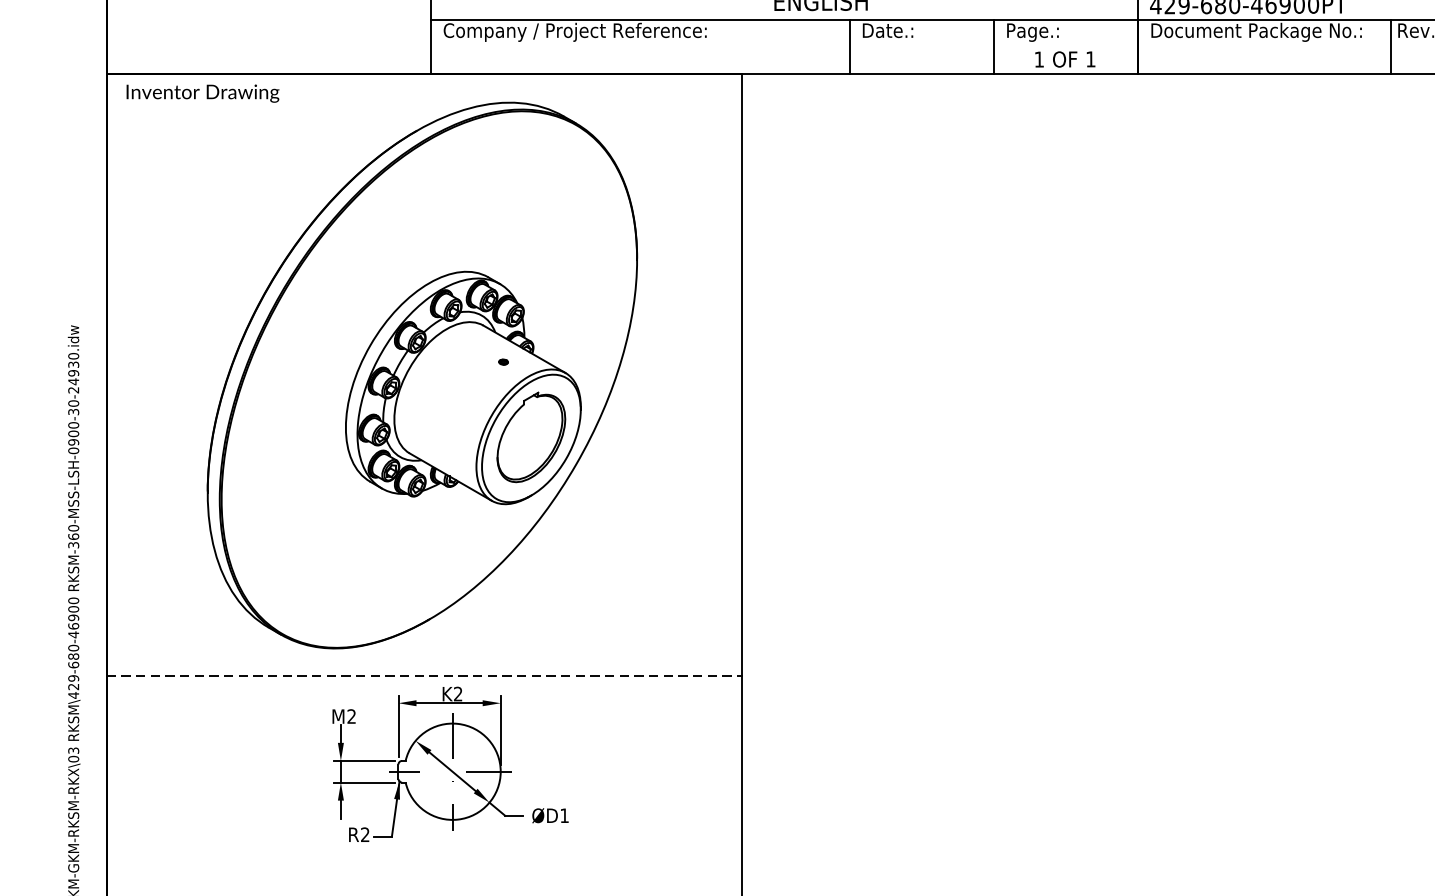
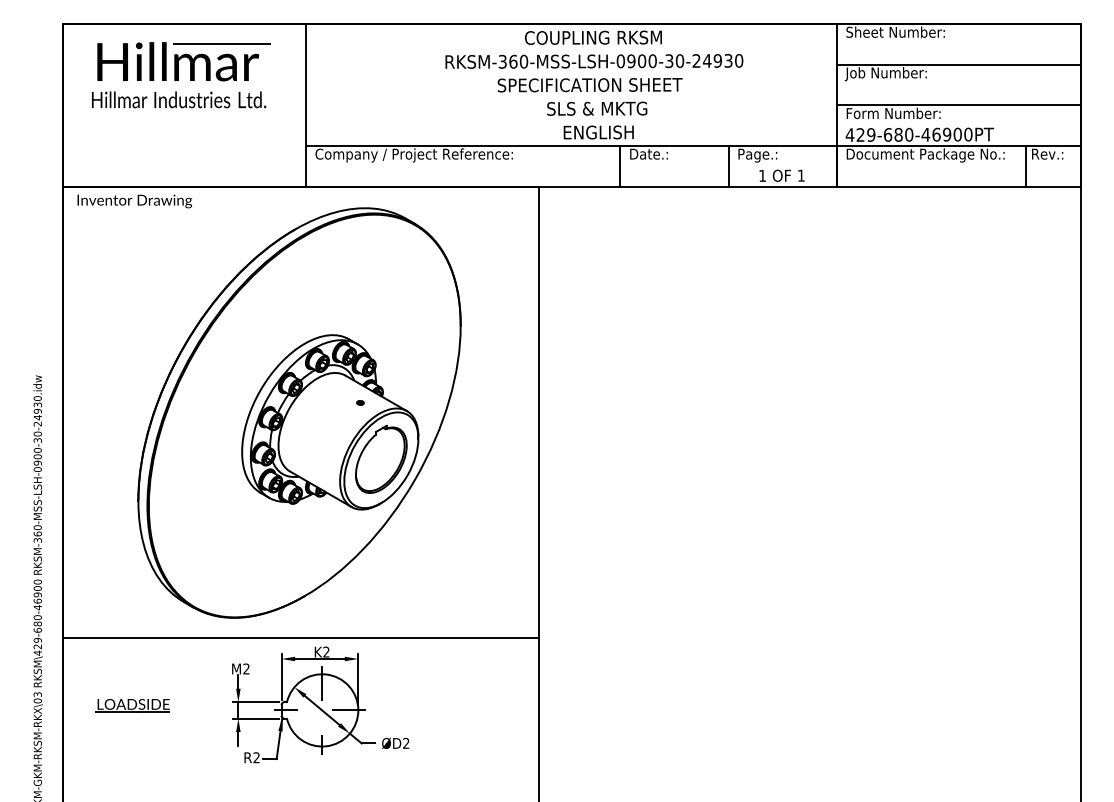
line: (425, 675) -> (301, 638), dashed -> solid
part: (199, 765) -> (132, 705), added
text: (564, 814) -> (406, 742), ØD1 -> ØD2

